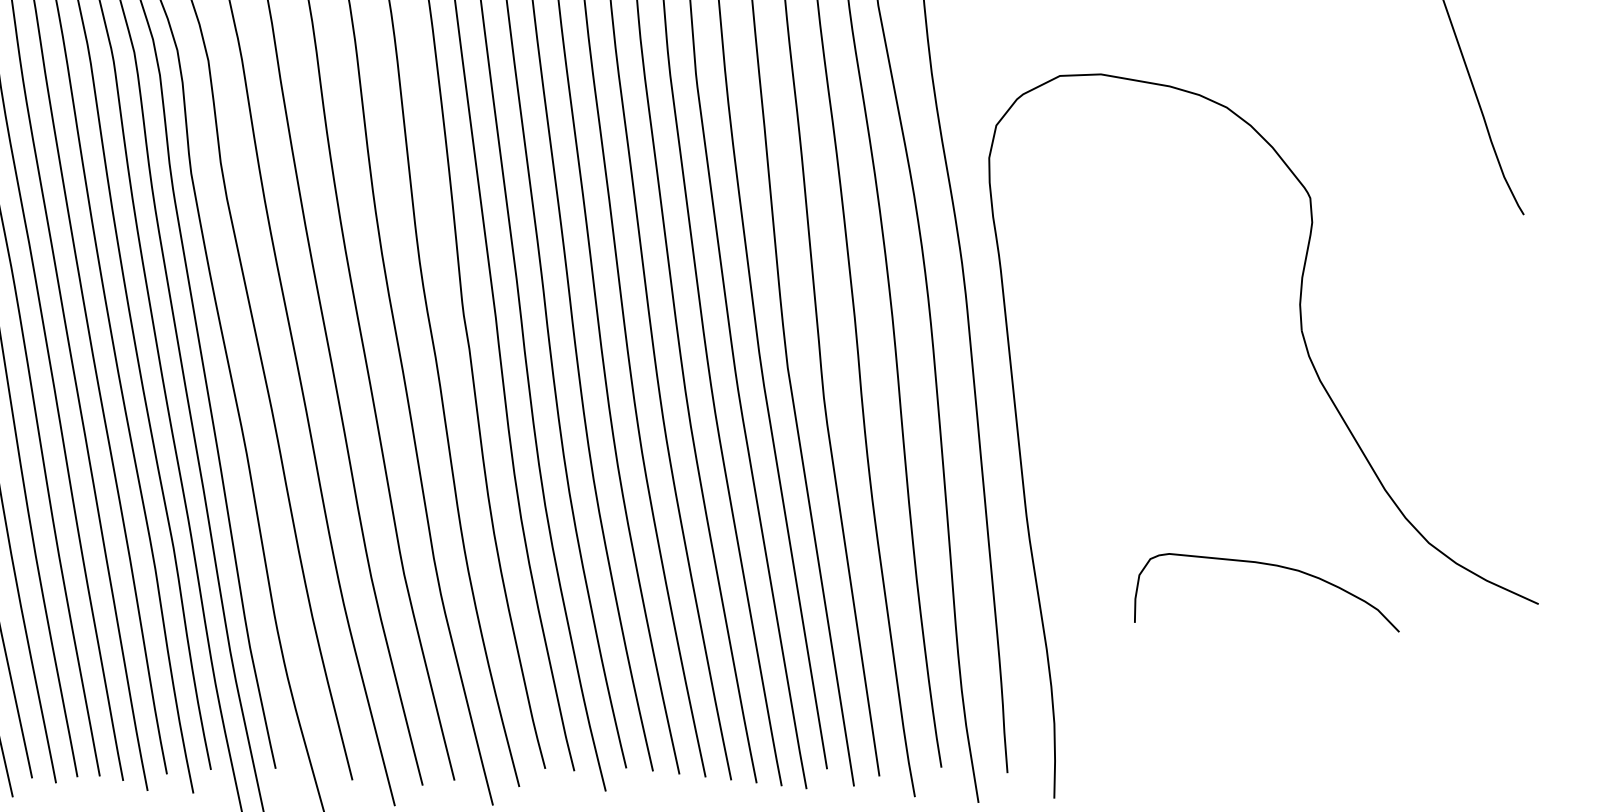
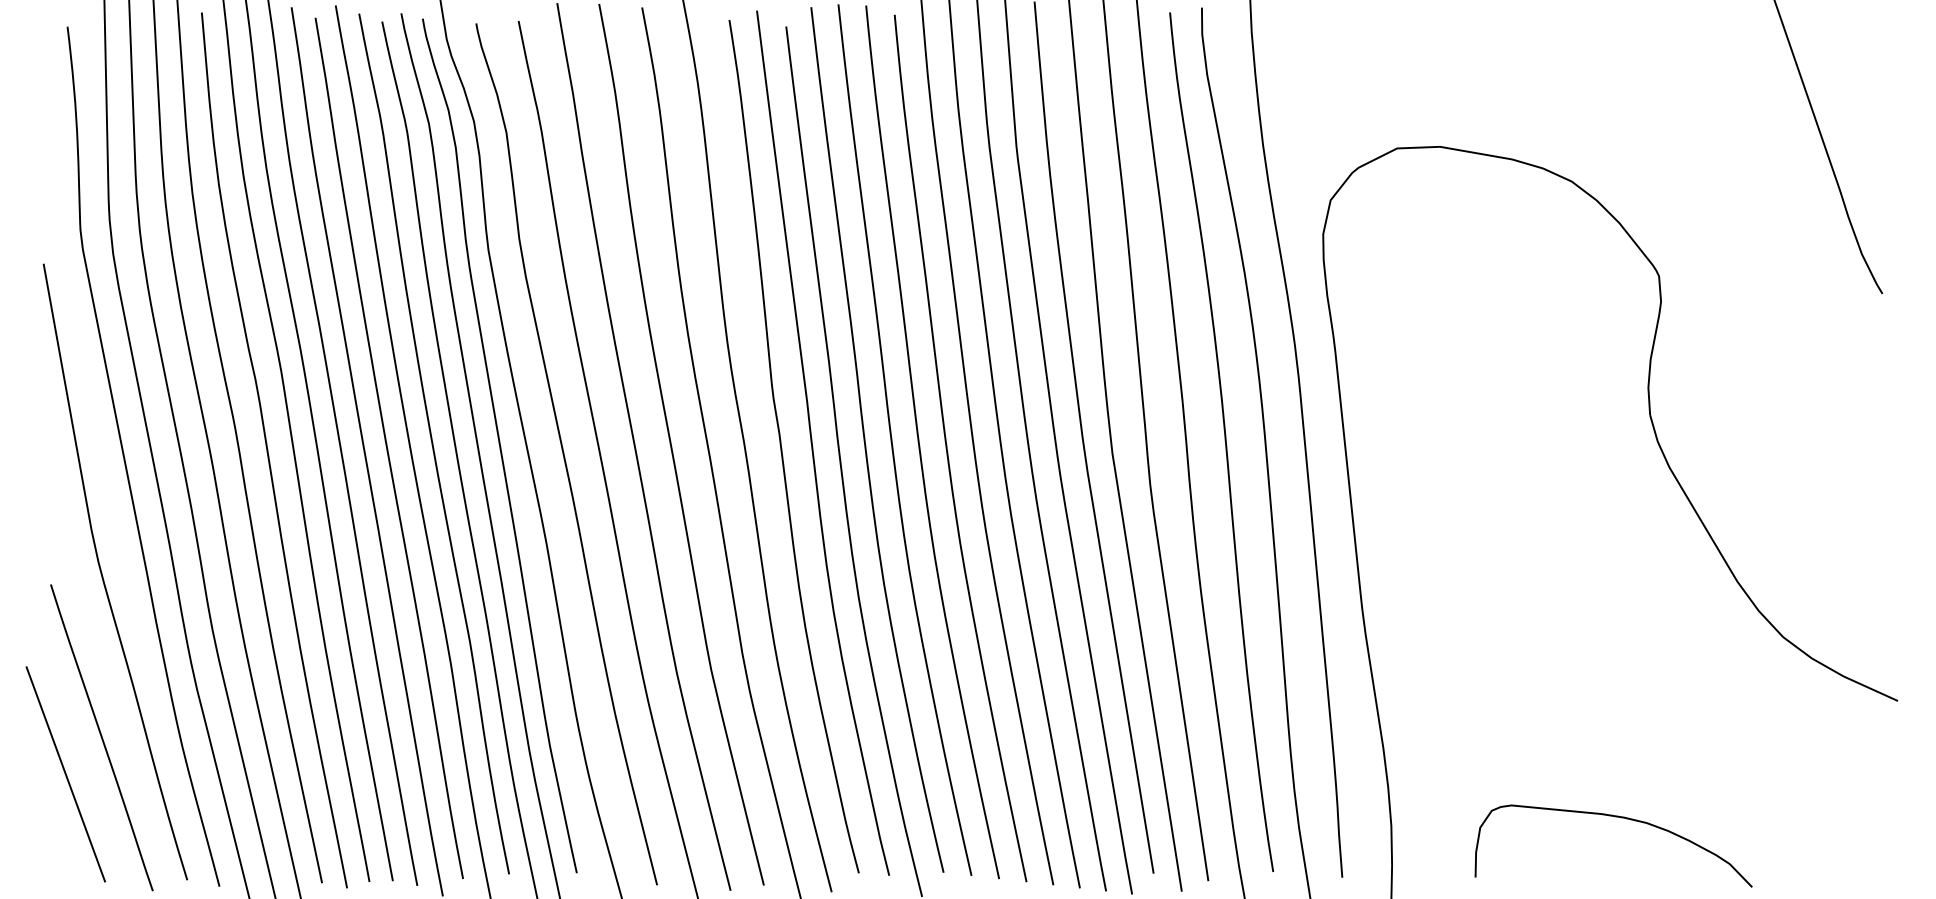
curve: (1268, 565) -> (1615, 817), moved

